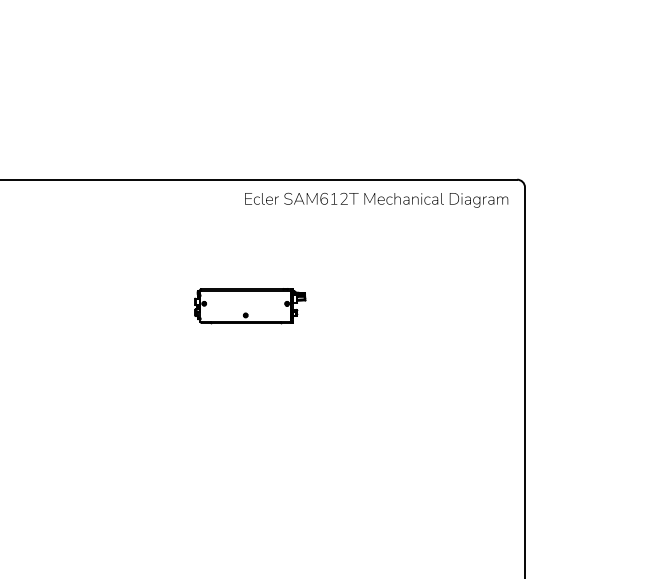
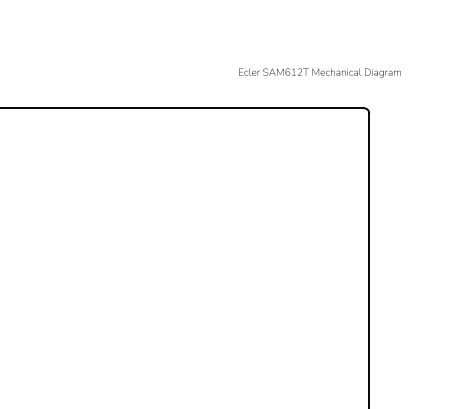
text: (375, 199) -> (319, 72), moved
part: (250, 305) -> (200, 185), removed

